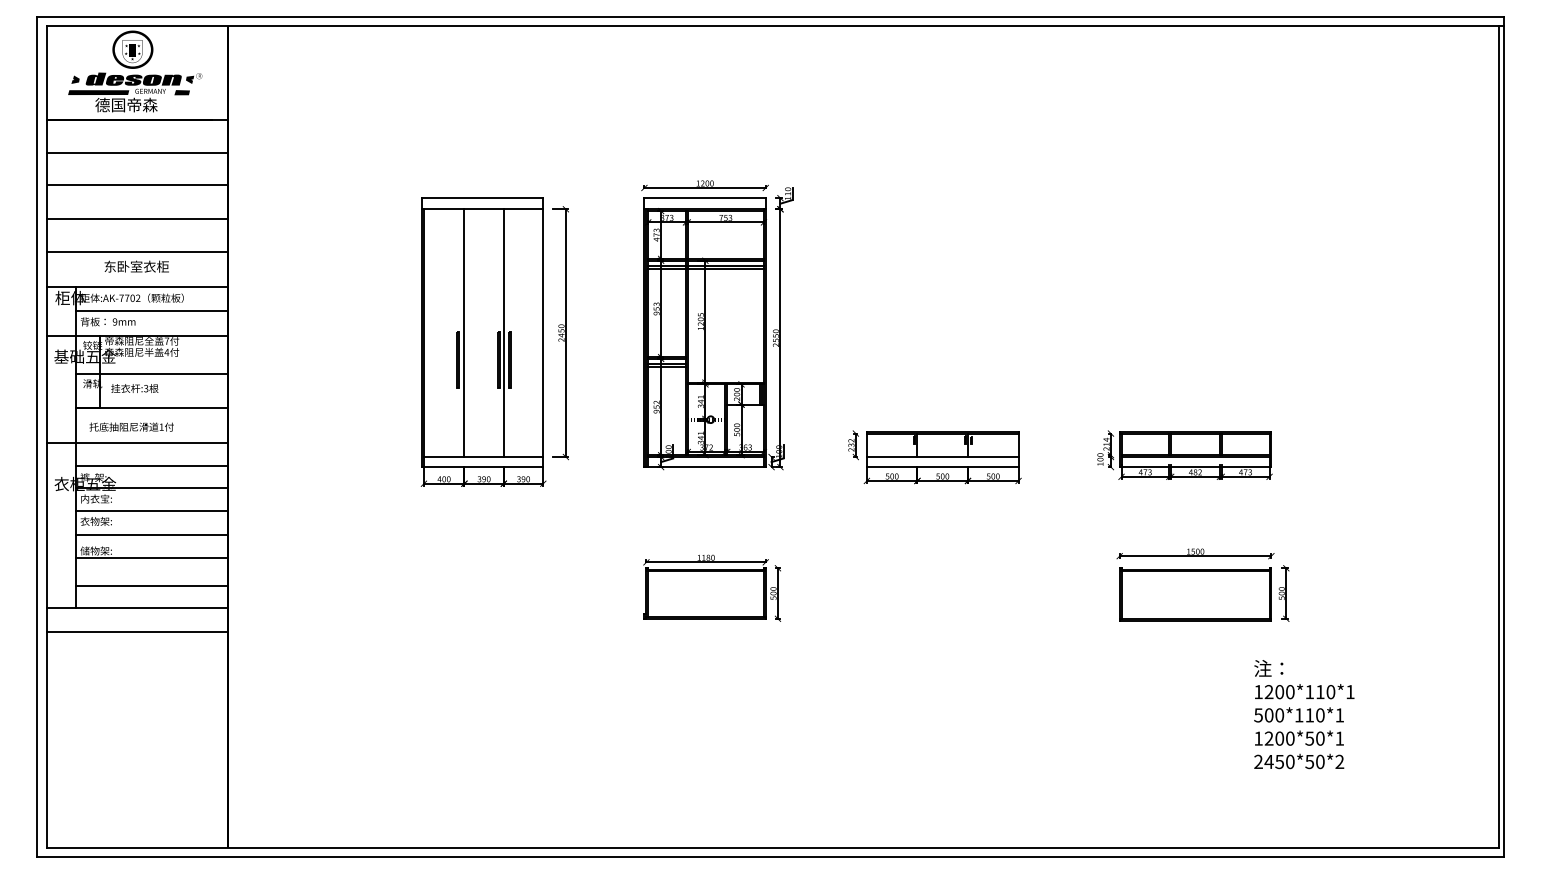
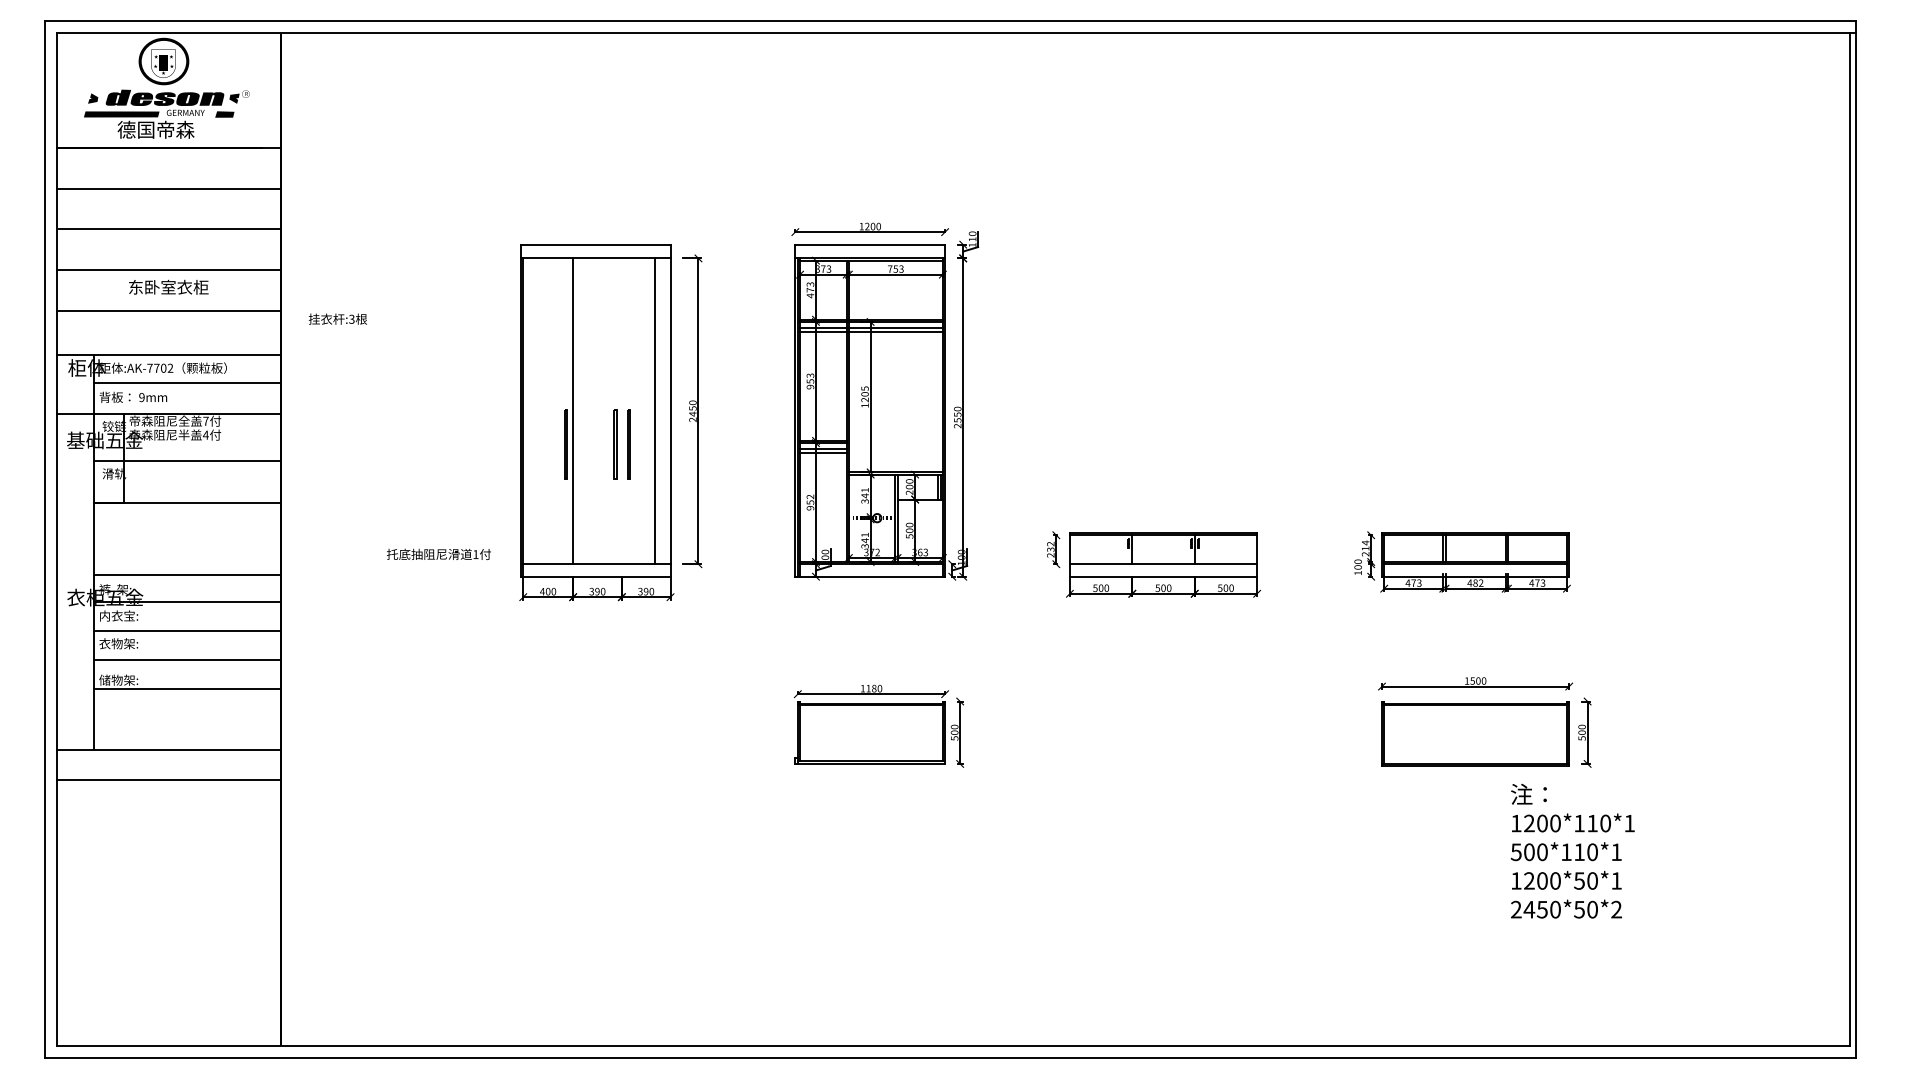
text: (136, 266) -> (168, 287), moved
line: (503, 333) -> (654, 411), moved
text: (134, 388) -> (337, 319), moved
text: (131, 426) -> (438, 553), moved
line: (136, 442) -> (168, 546), removed
line: (151, 586) -> (186, 724), removed
text: (1304, 714) -> (1573, 851), moved

